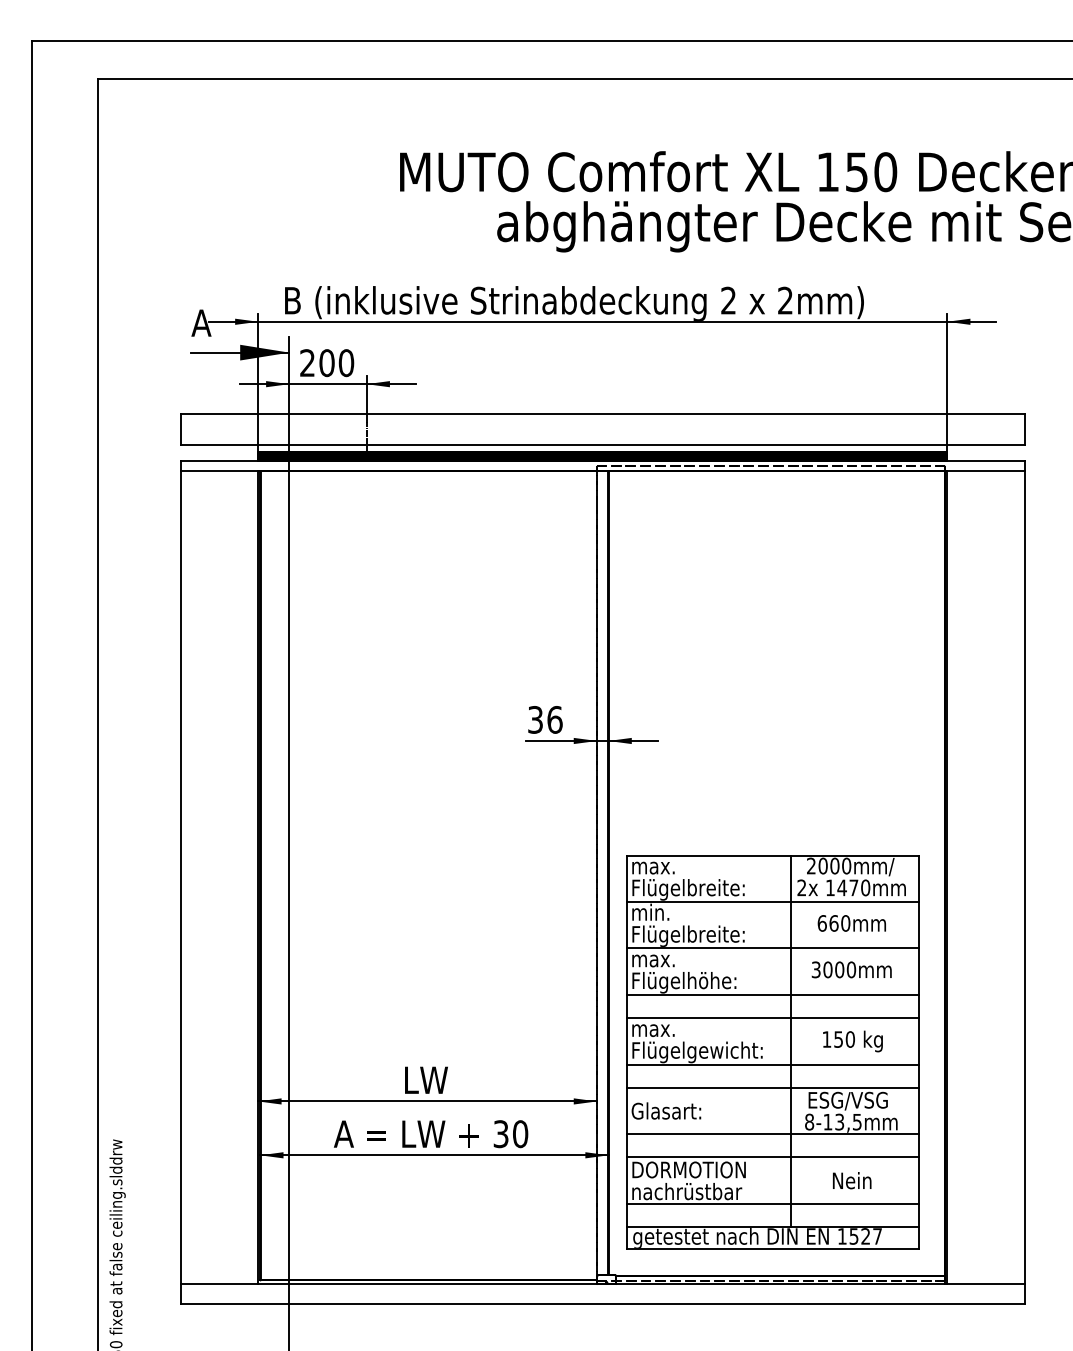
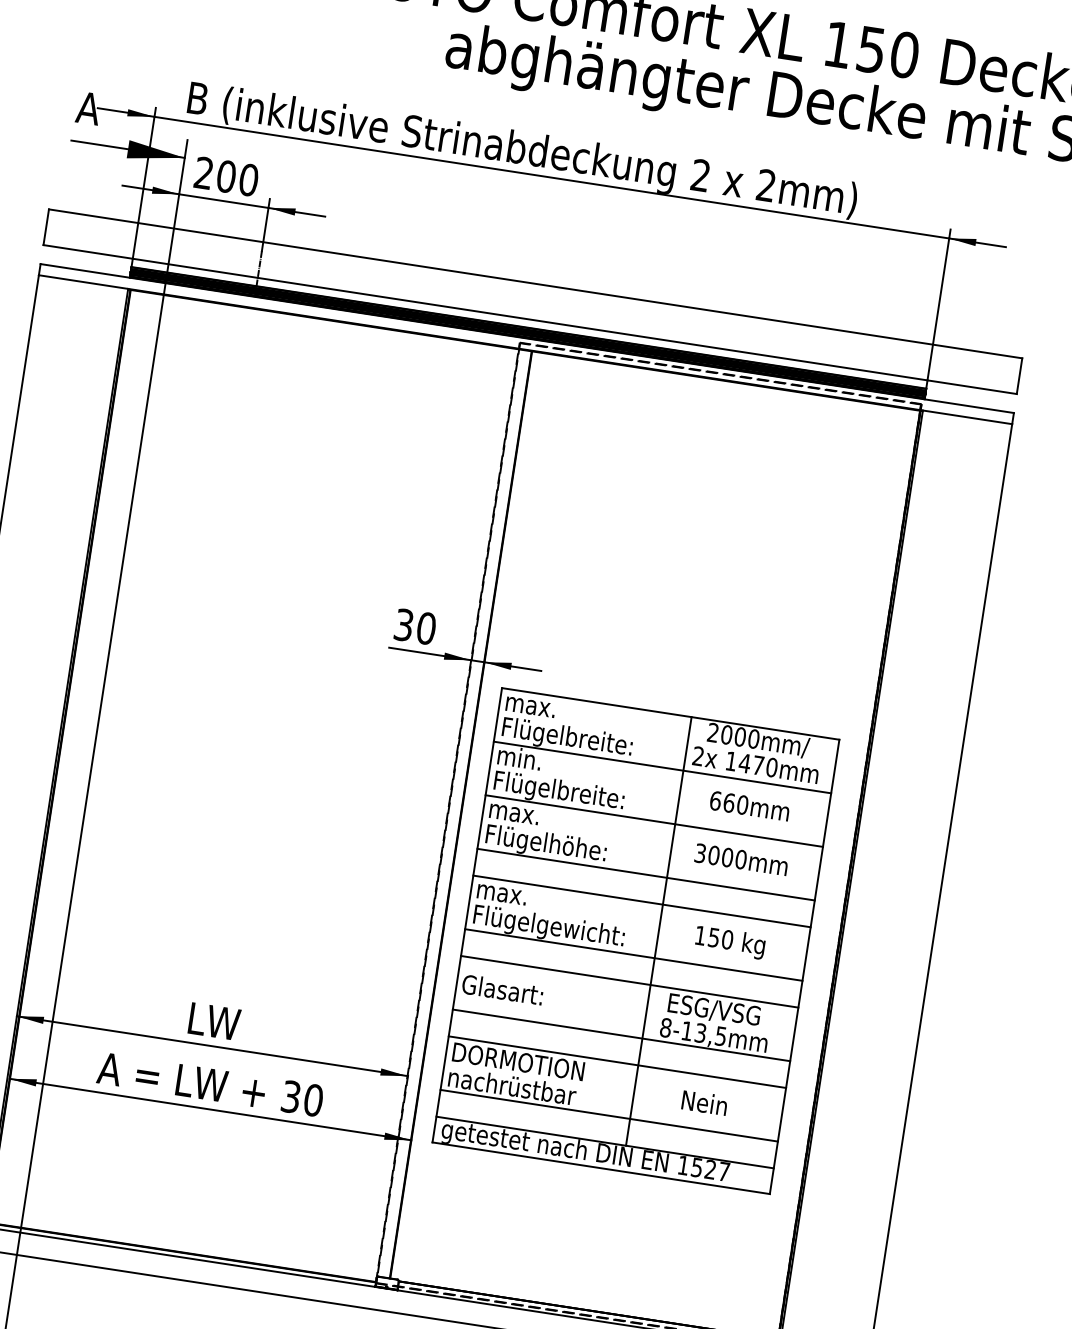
text: (554, 719) -> (425, 627), 36 -> 30
part: (772, 1052) -> (635, 941), moved

